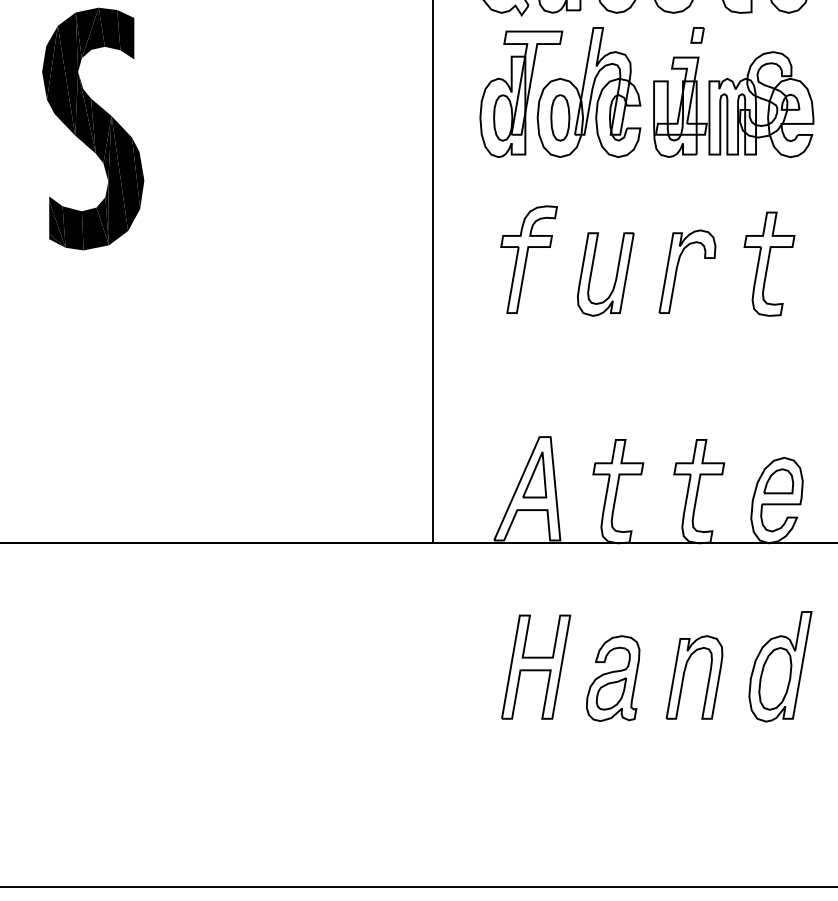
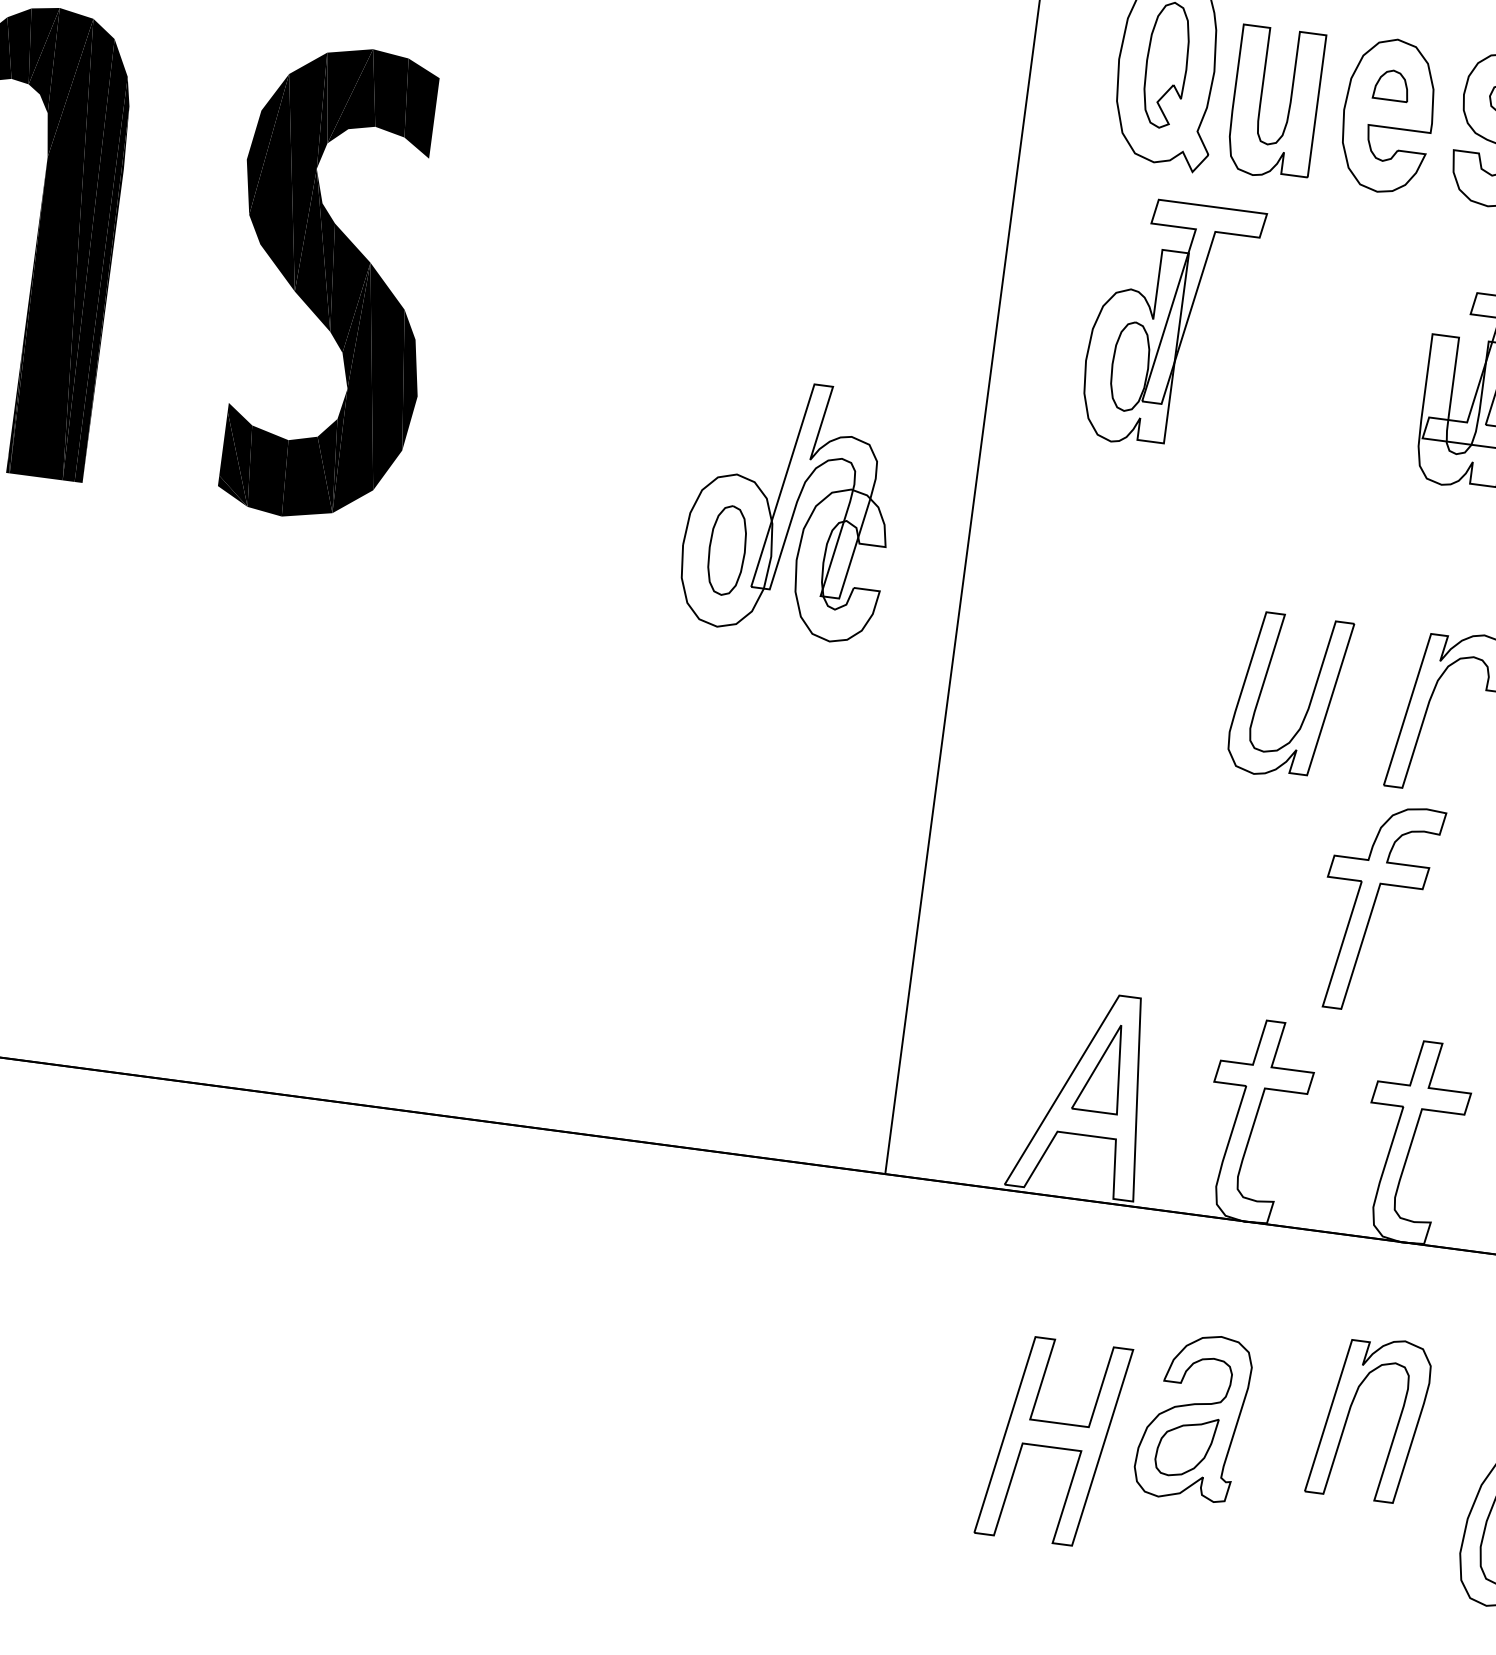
part: (588, 92) -> (788, 508), moved
part: (528, 259) -> (1377, 907), moved
part: (684, 677) -> (1350, 1415), moved
part: (612, 678) -> (1192, 1416), moved

